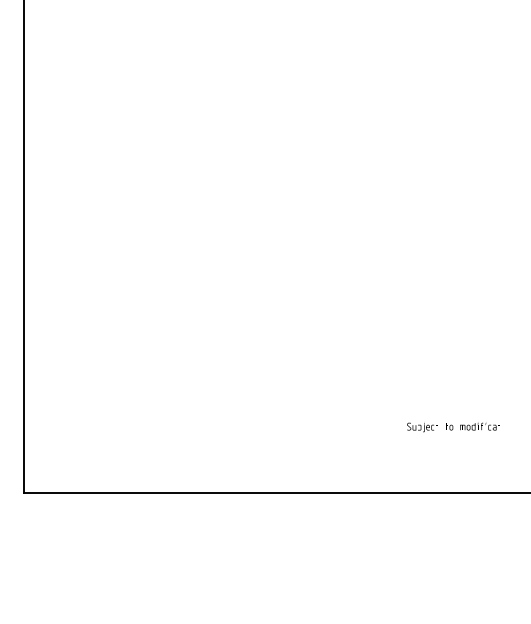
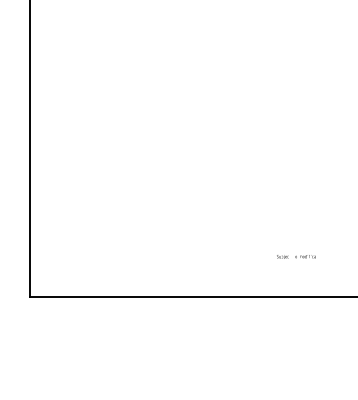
part: (452, 426) -> (296, 256), size x0.7

